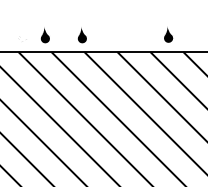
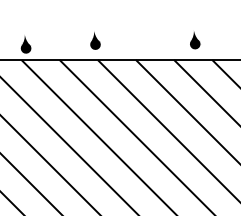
part: (44, 35) -> (51, 40), removed
fill: (21, 37) -> (25, 43), added

